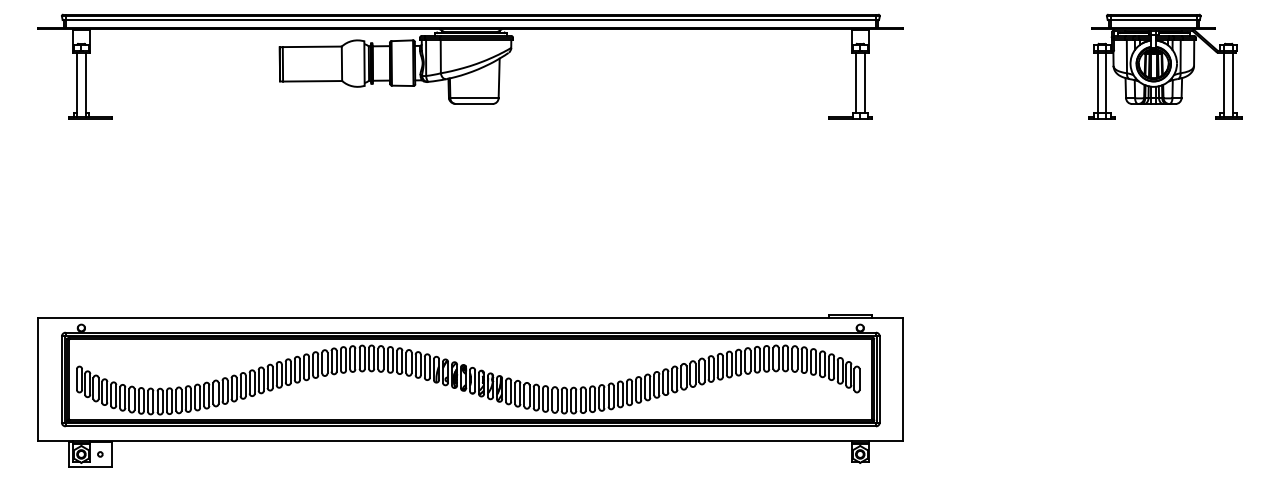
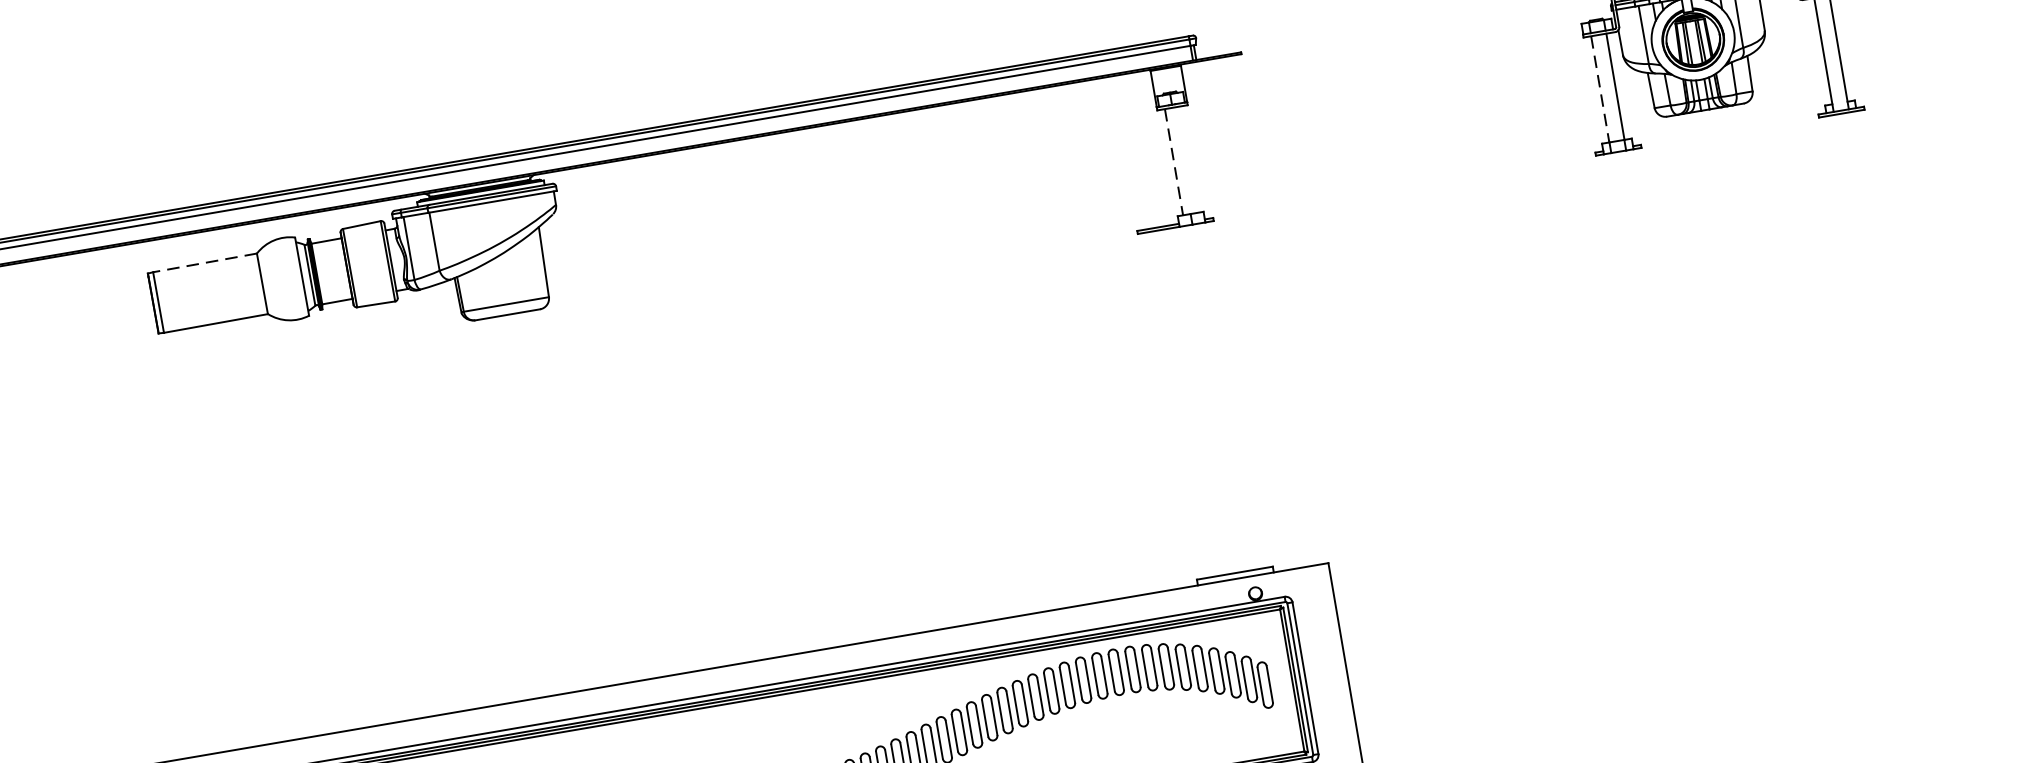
line: (311, 46) -> (203, 262), solid -> dashed
line: (864, 82) -> (1189, 159), removed
line: (855, 83) -> (1173, 163), solid -> dashed
line: (1097, 83) -> (1599, 90), solid -> dashed

